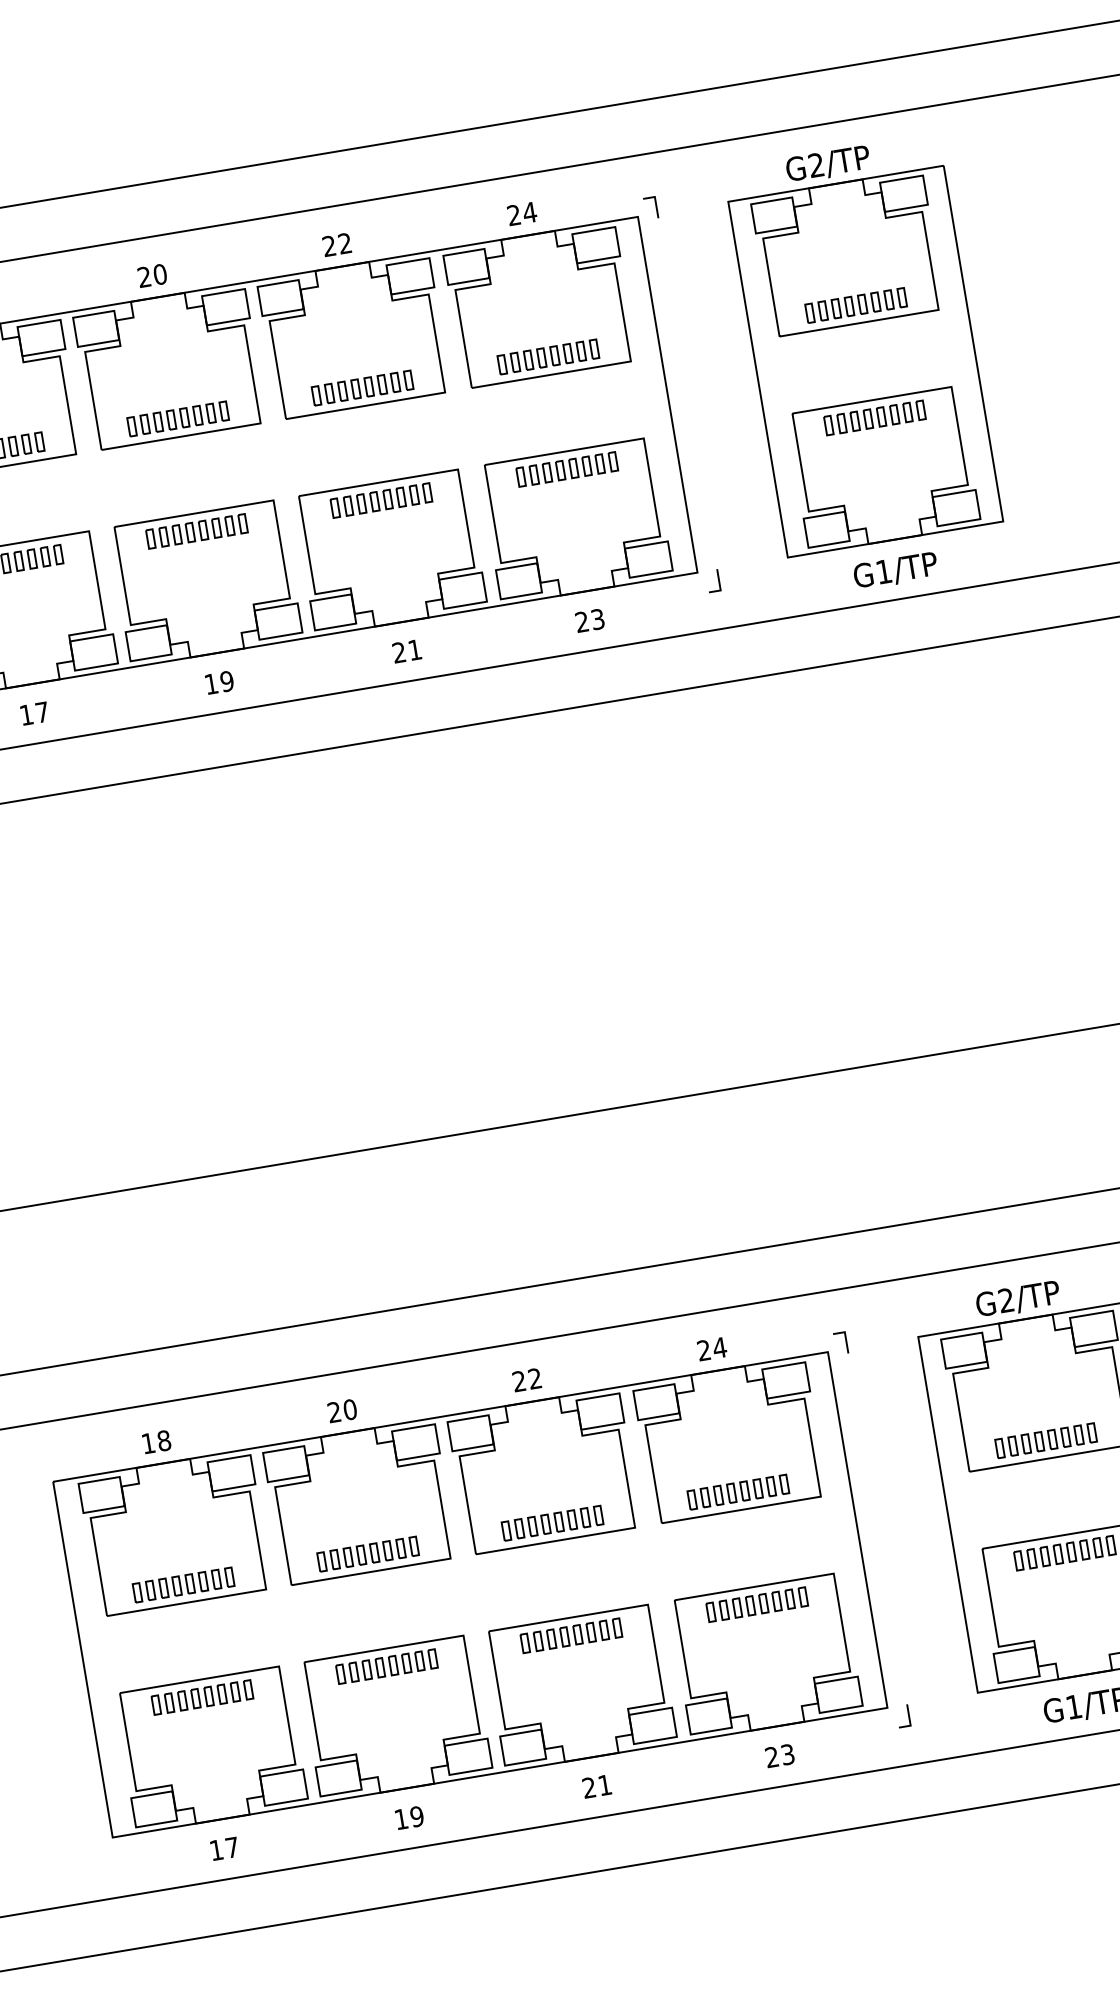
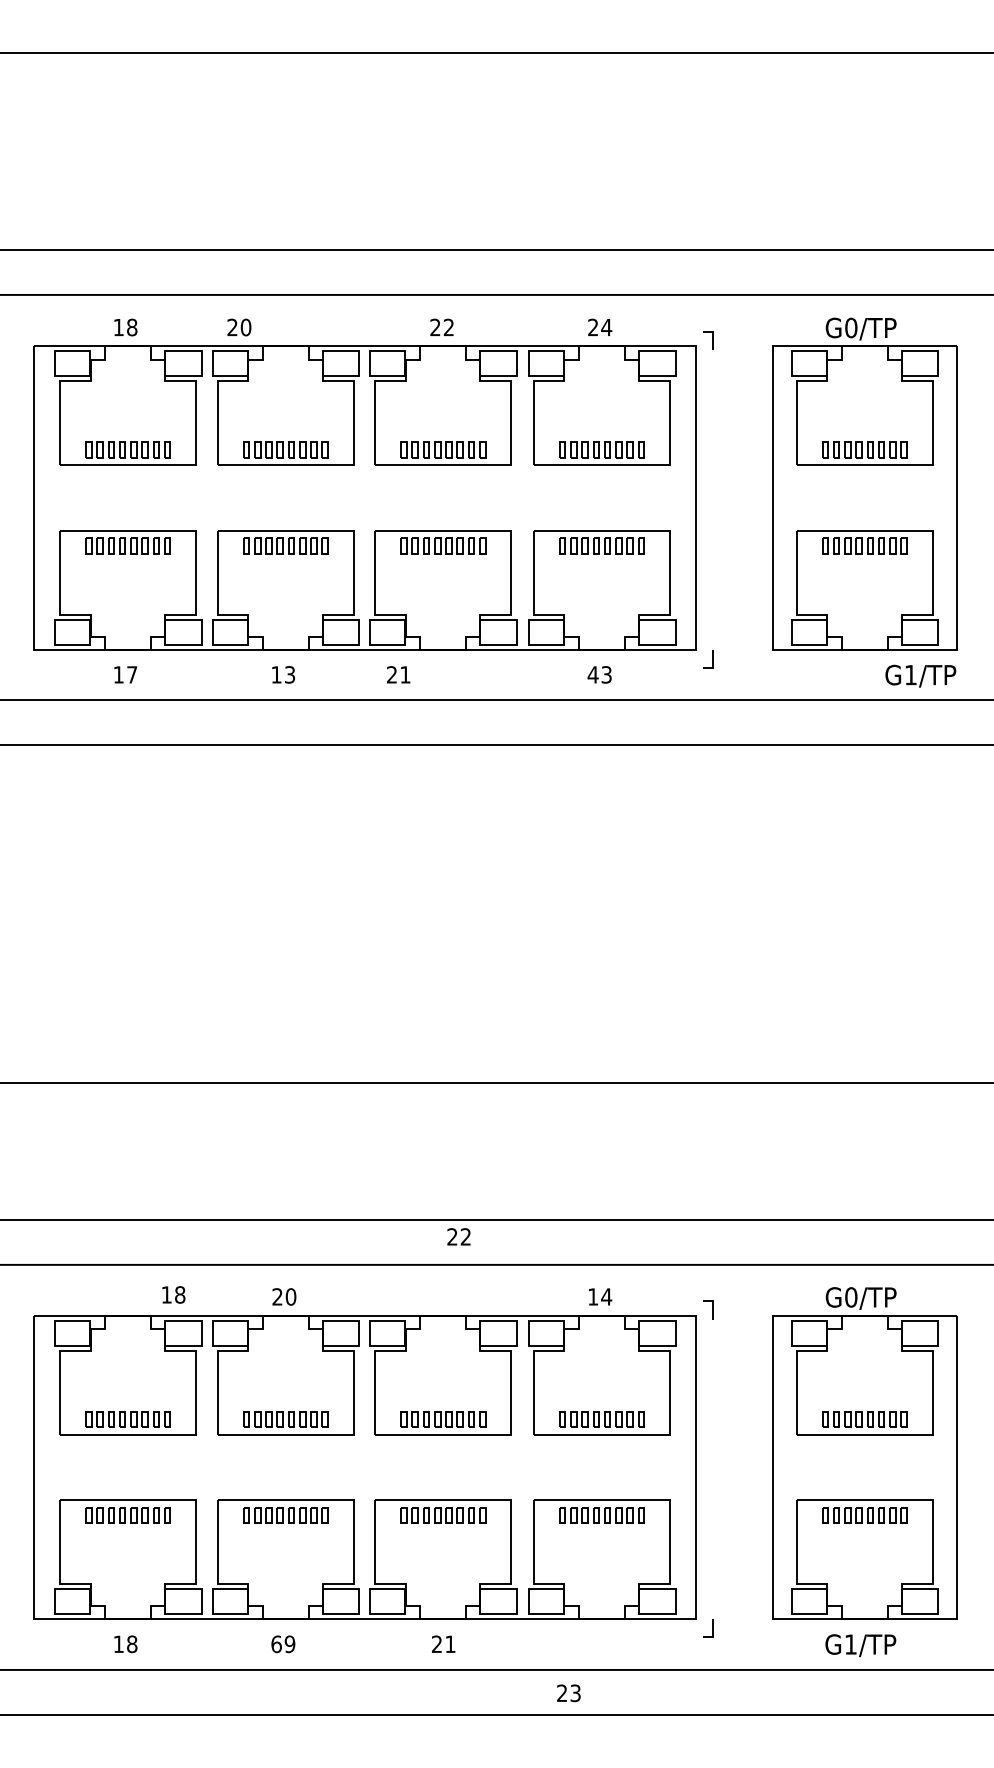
text: (816, 164) -> (851, 327), G2/TP -> G0/TP
text: (152, 275) -> (239, 327), moved
text: (895, 570) -> (920, 675), moved
text: (581, 621) -> (592, 674), 23 -> 43
text: (406, 650) -> (398, 674), moved
text: (226, 681) -> (289, 674), 19 -> 13
text: (1006, 1300) -> (851, 1297), G2/TP -> G0/TP
text: (704, 1349) -> (593, 1296), 24 -> 14
text: (526, 1379) -> (458, 1236), moved
text: (156, 1441) -> (173, 1294), moved
text: (779, 1756) -> (568, 1693), moved
text: (401, 1819) -> (276, 1644), 19 -> 69
text: (232, 1847) -> (132, 1644), 17 -> 18

